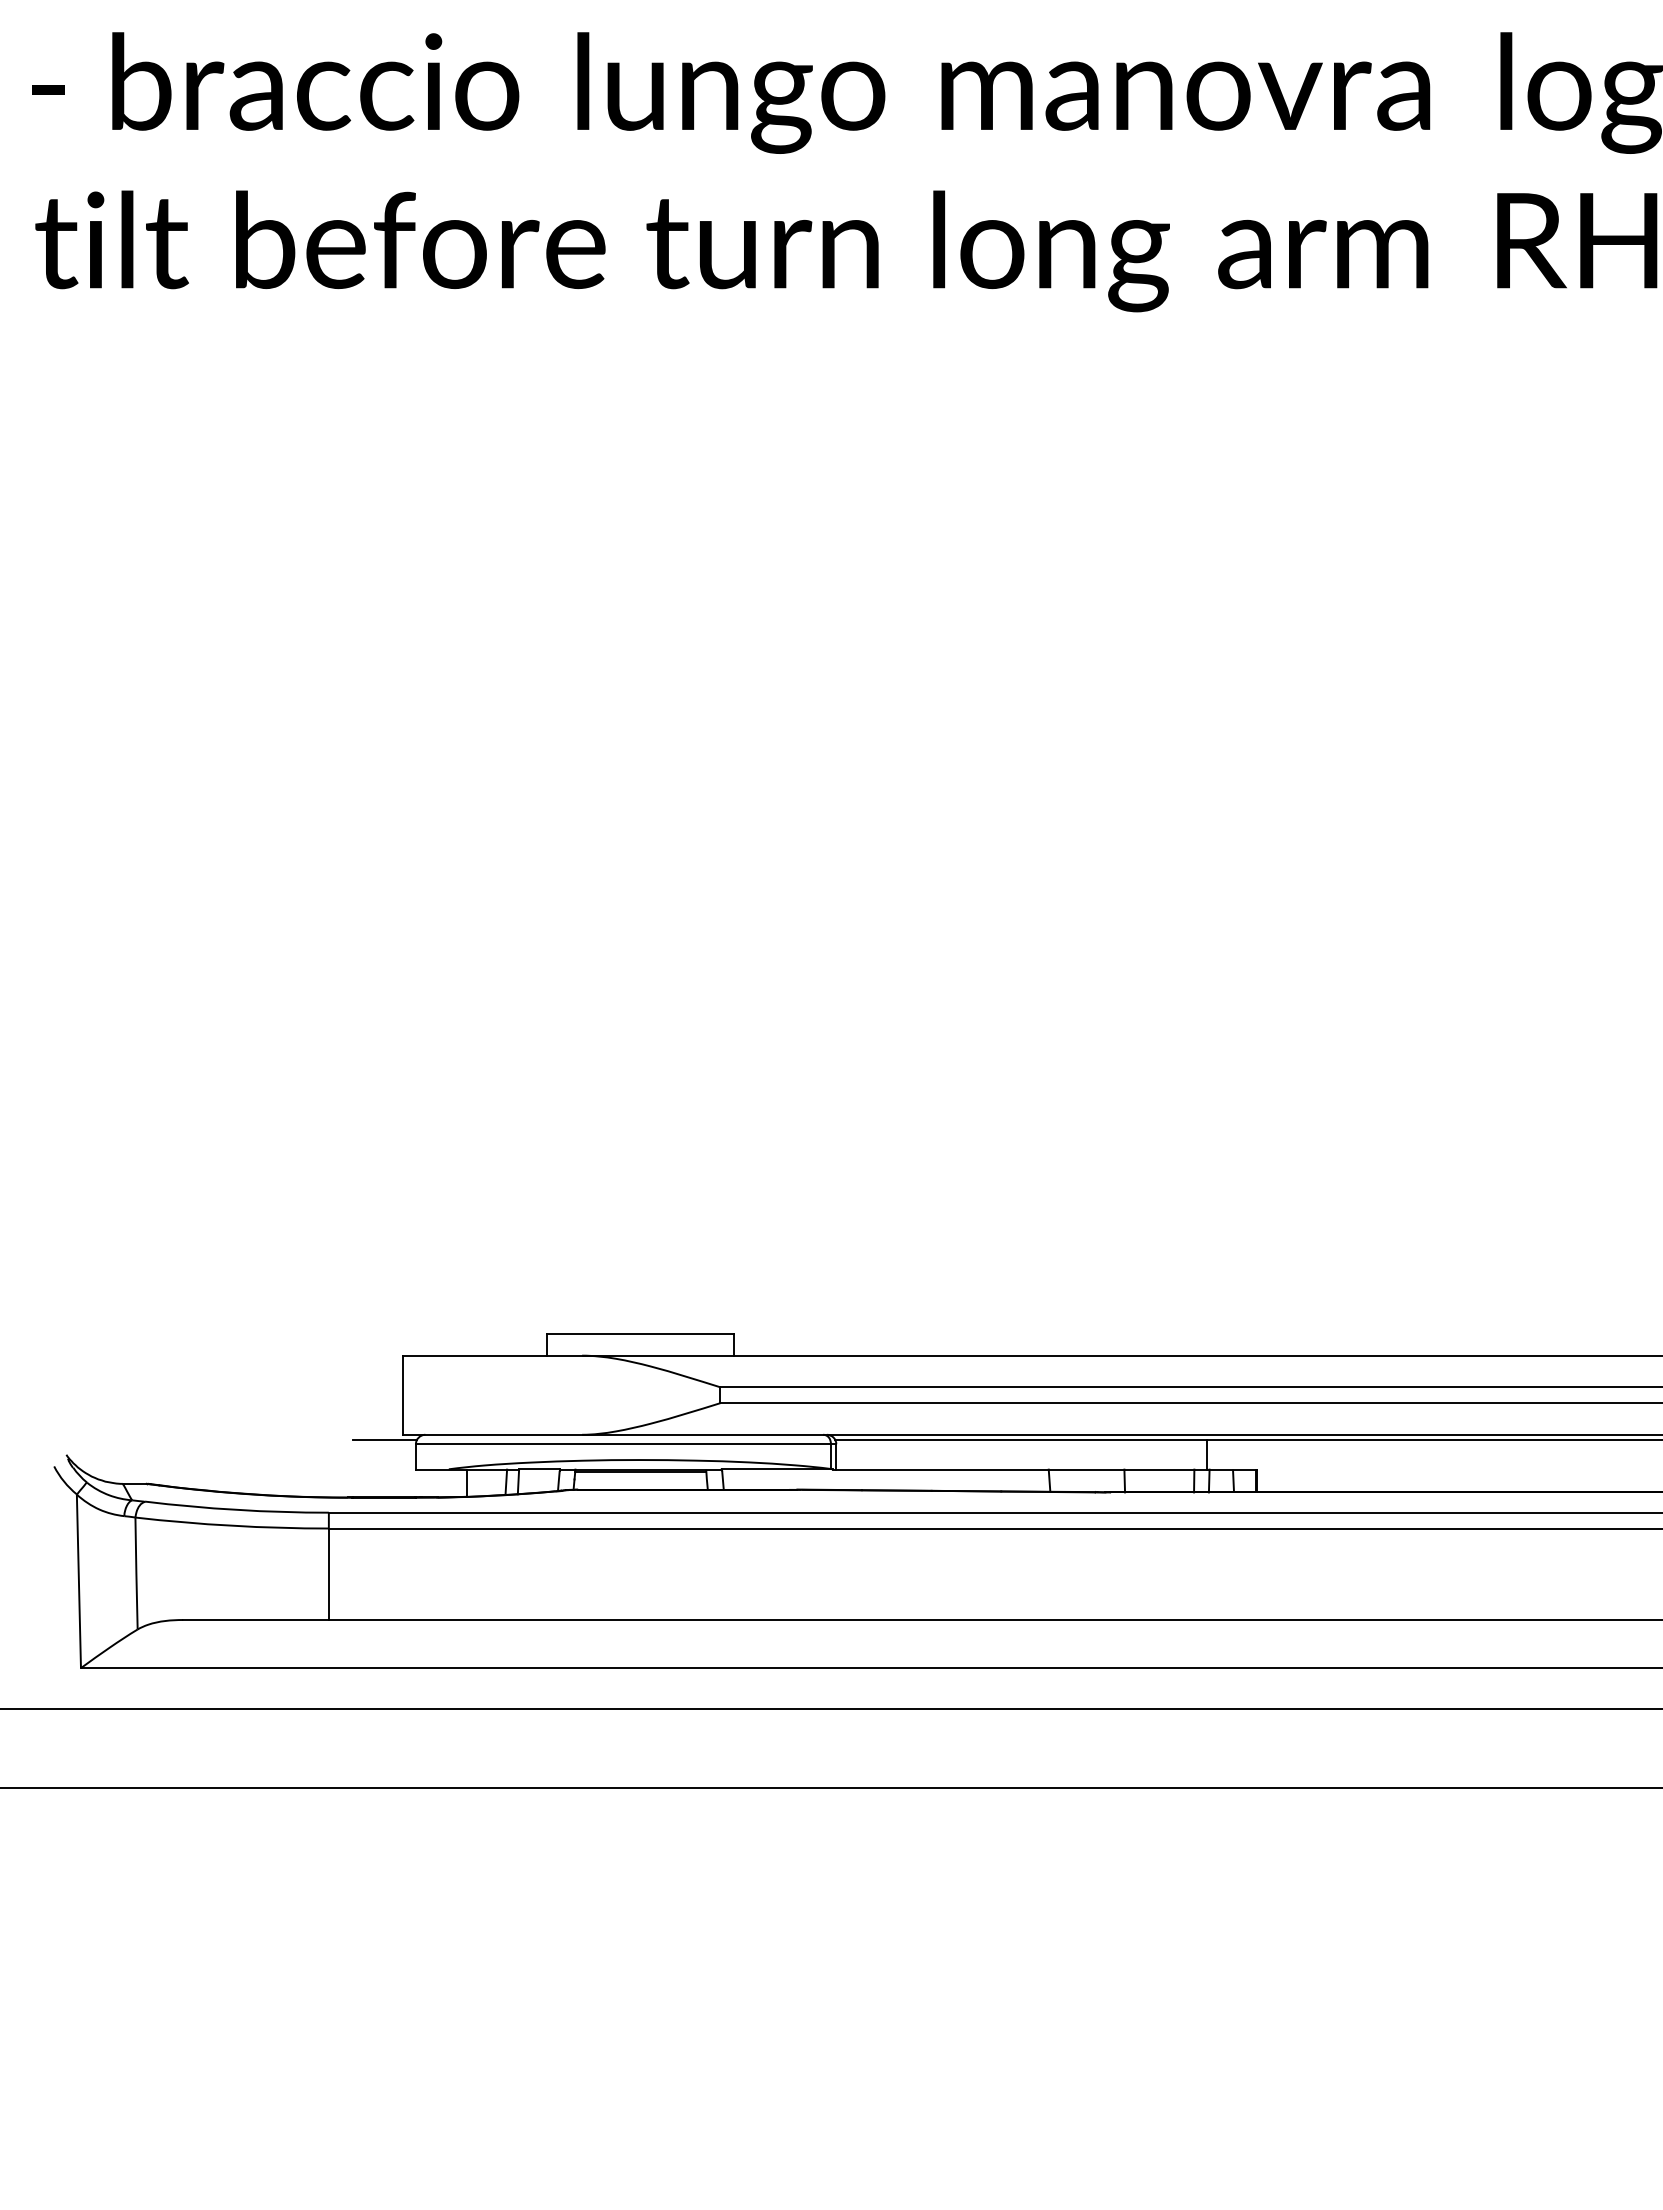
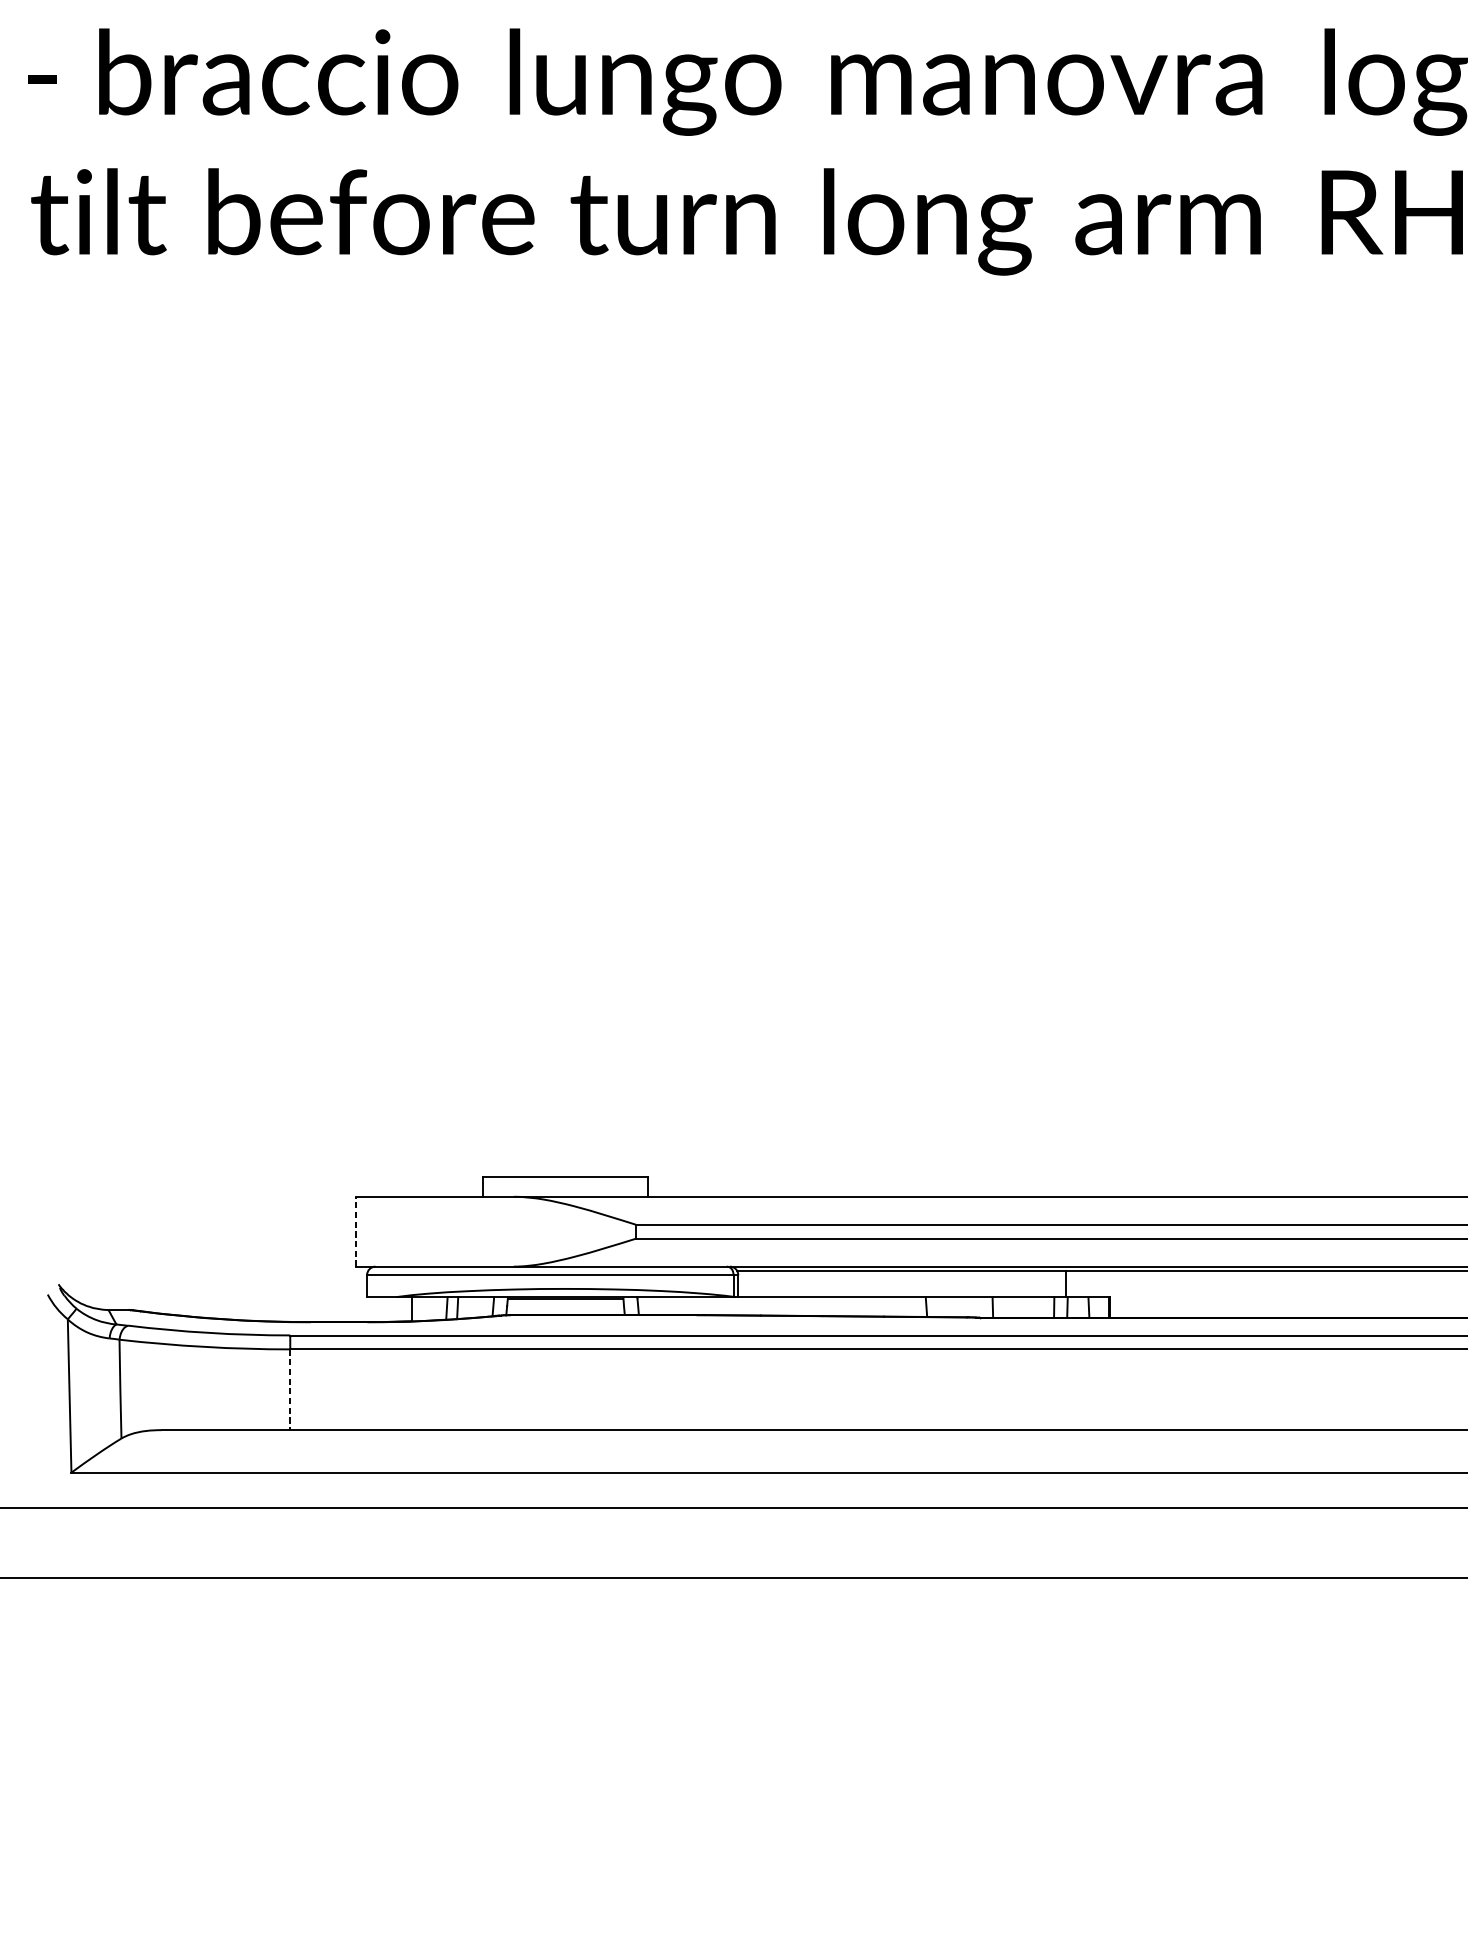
line: (403, 1395) -> (356, 1231), solid -> dashed
line: (384, 1439) -> (339, 1270), removed
line: (328, 1574) -> (289, 1389), solid -> dashed

